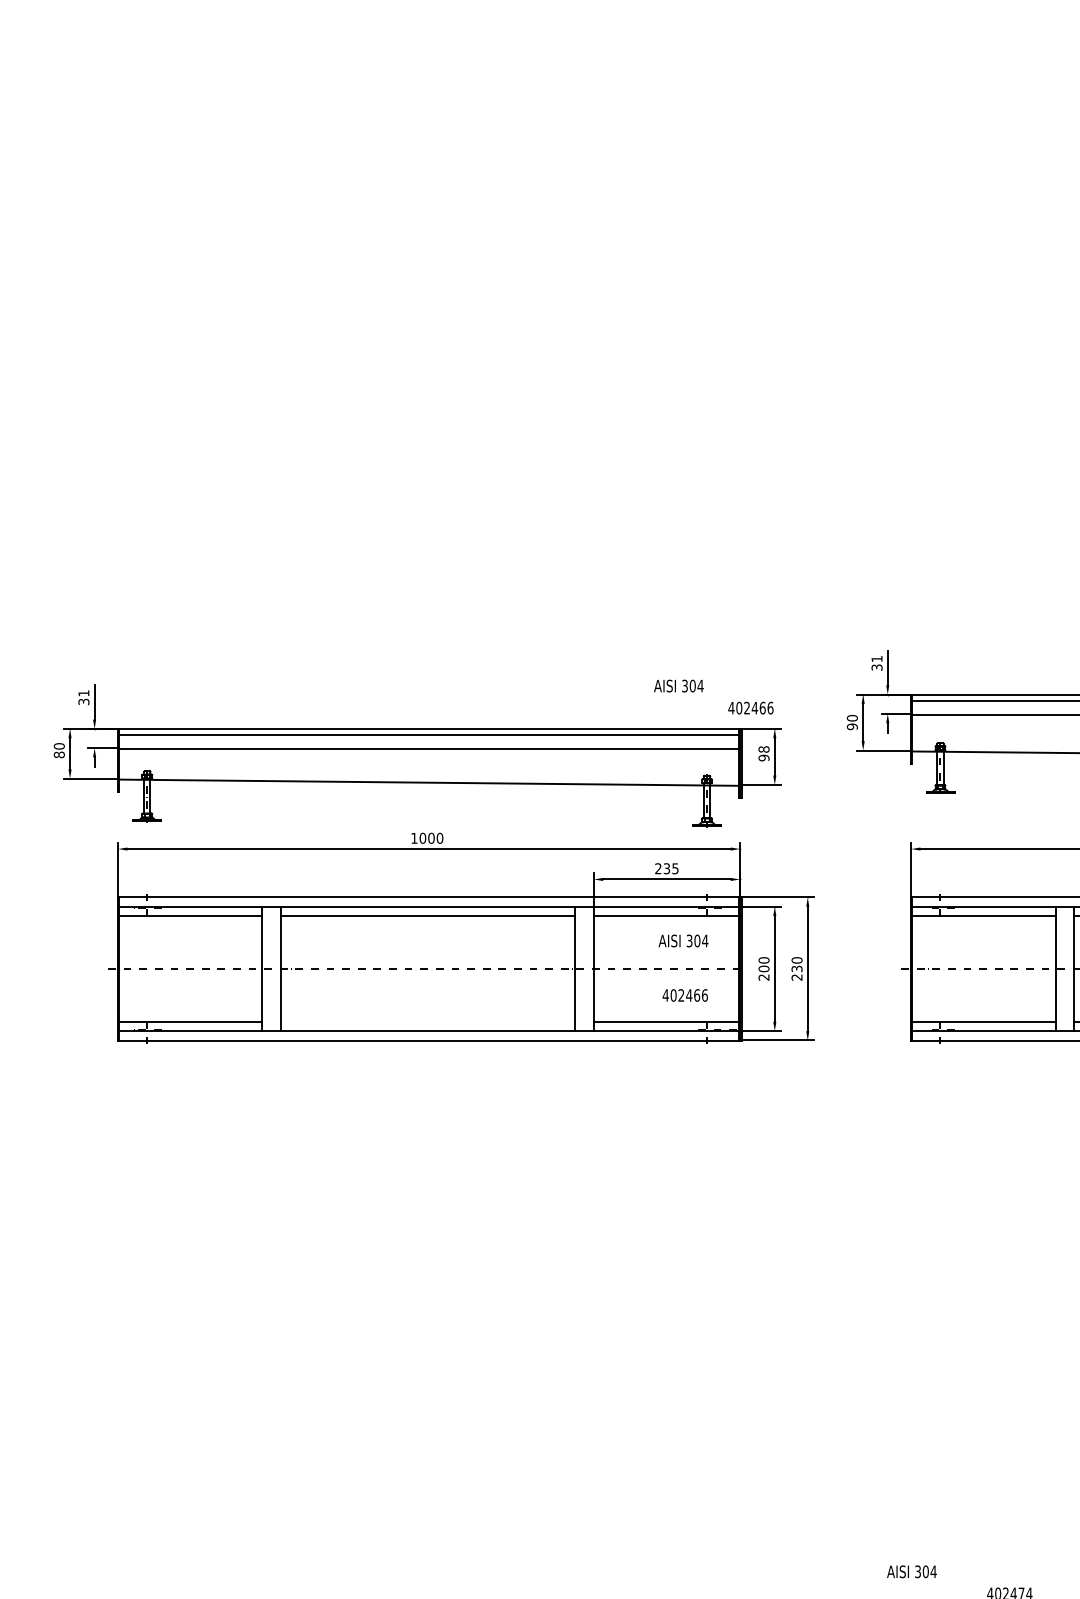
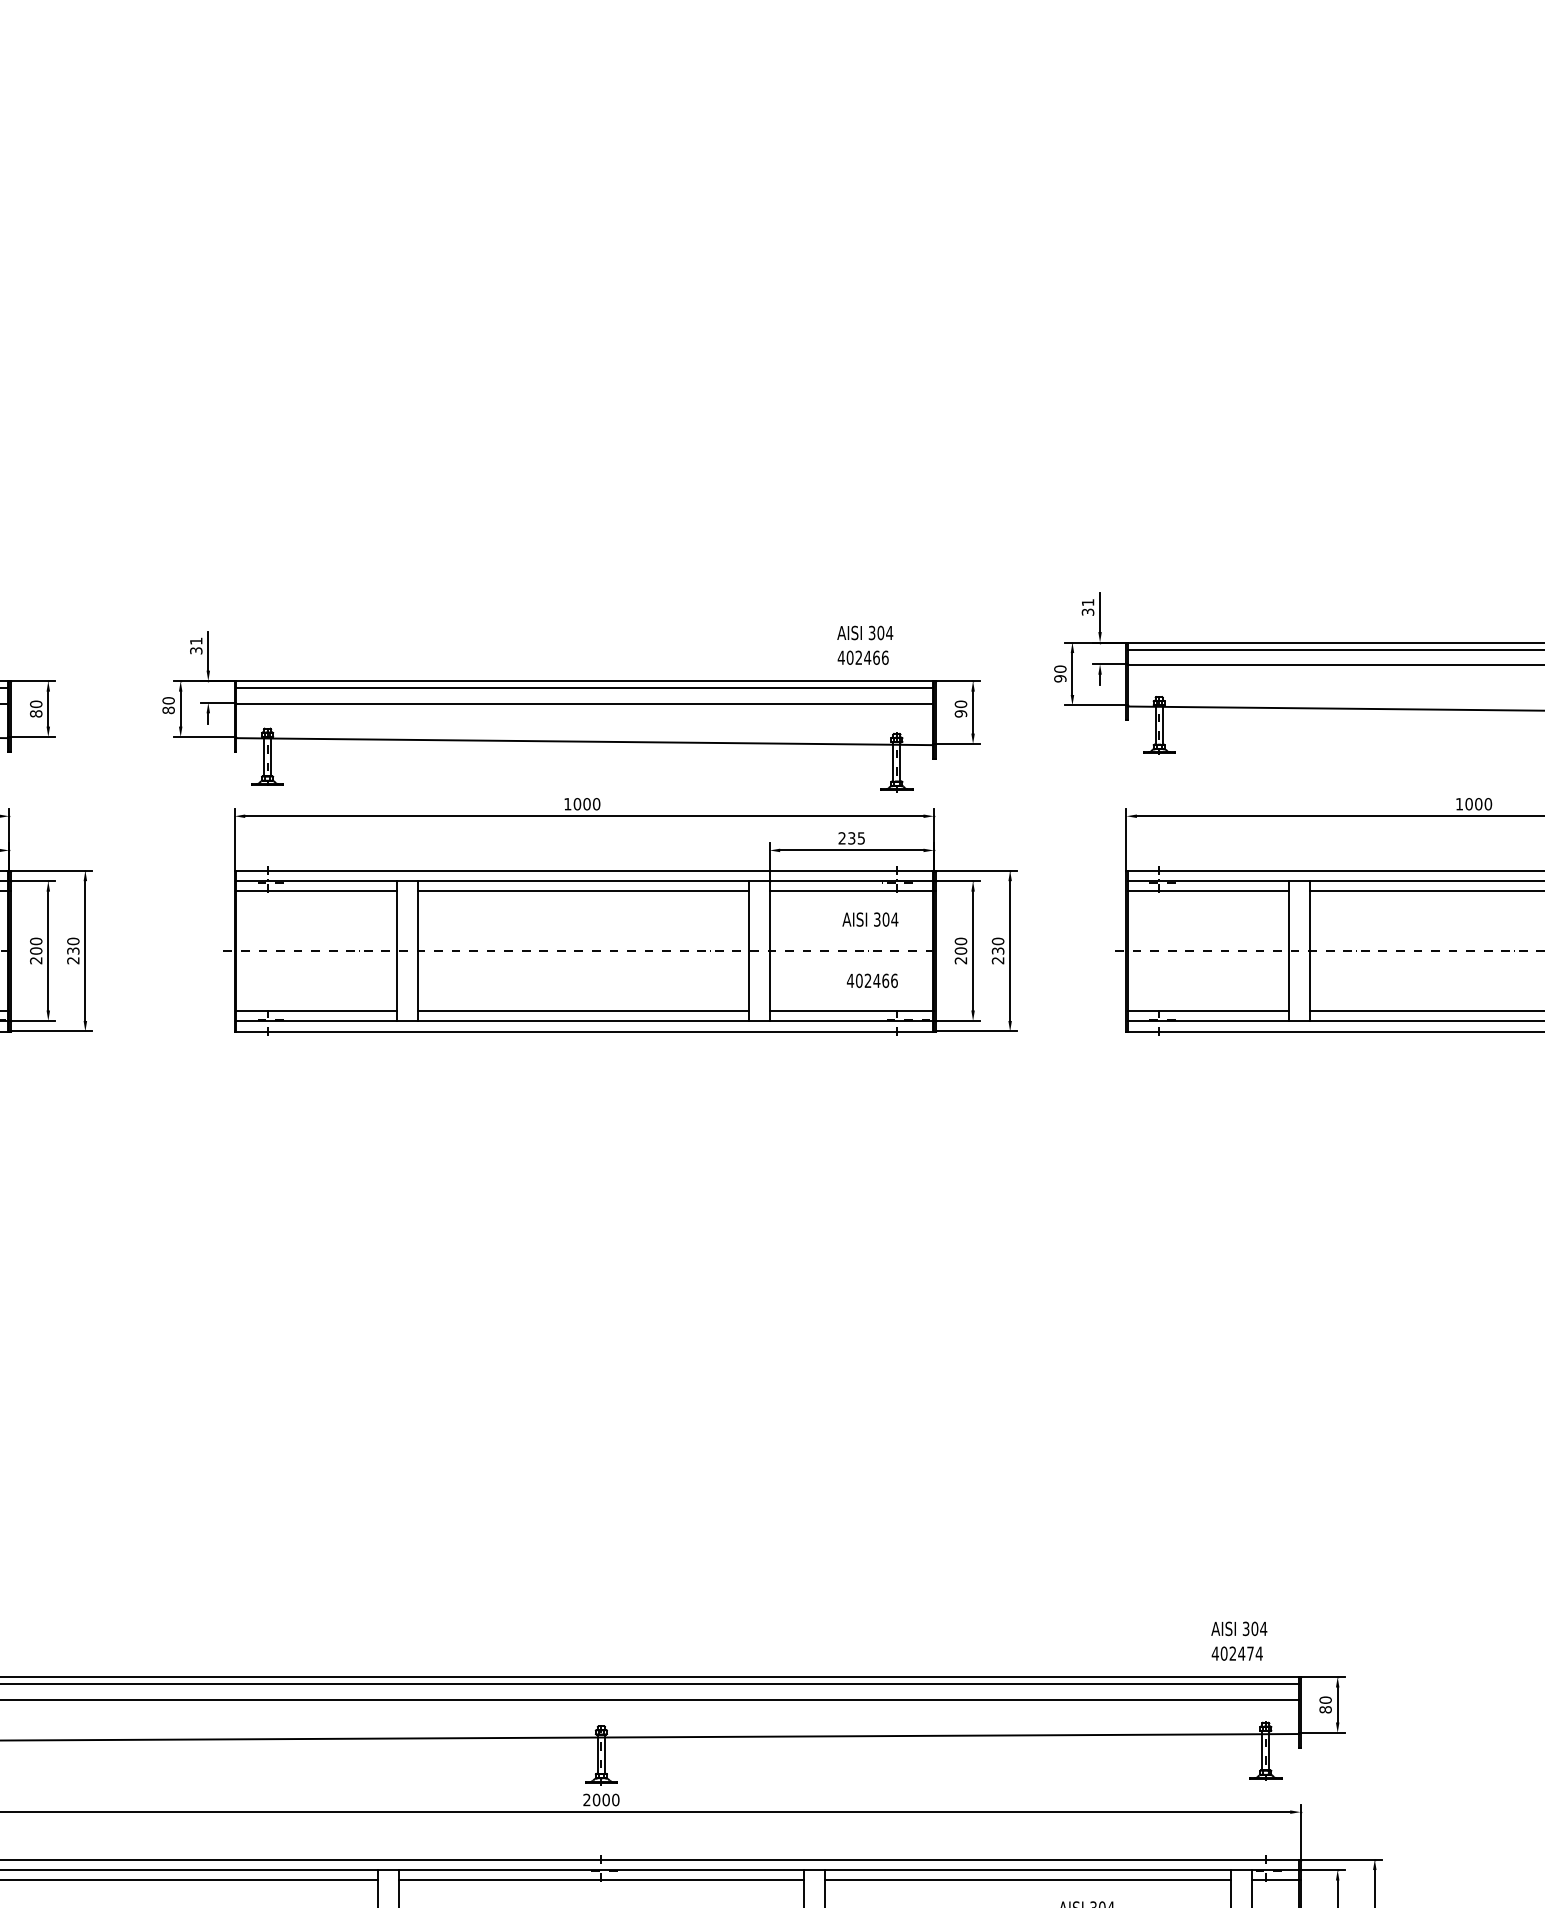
text: (750, 707) -> (862, 657), moved
text: (763, 749) -> (960, 704), 98 -> 90
line: (427, 1022) -> (582, 1011), added
text: (912, 1571) -> (1239, 1628), moved

